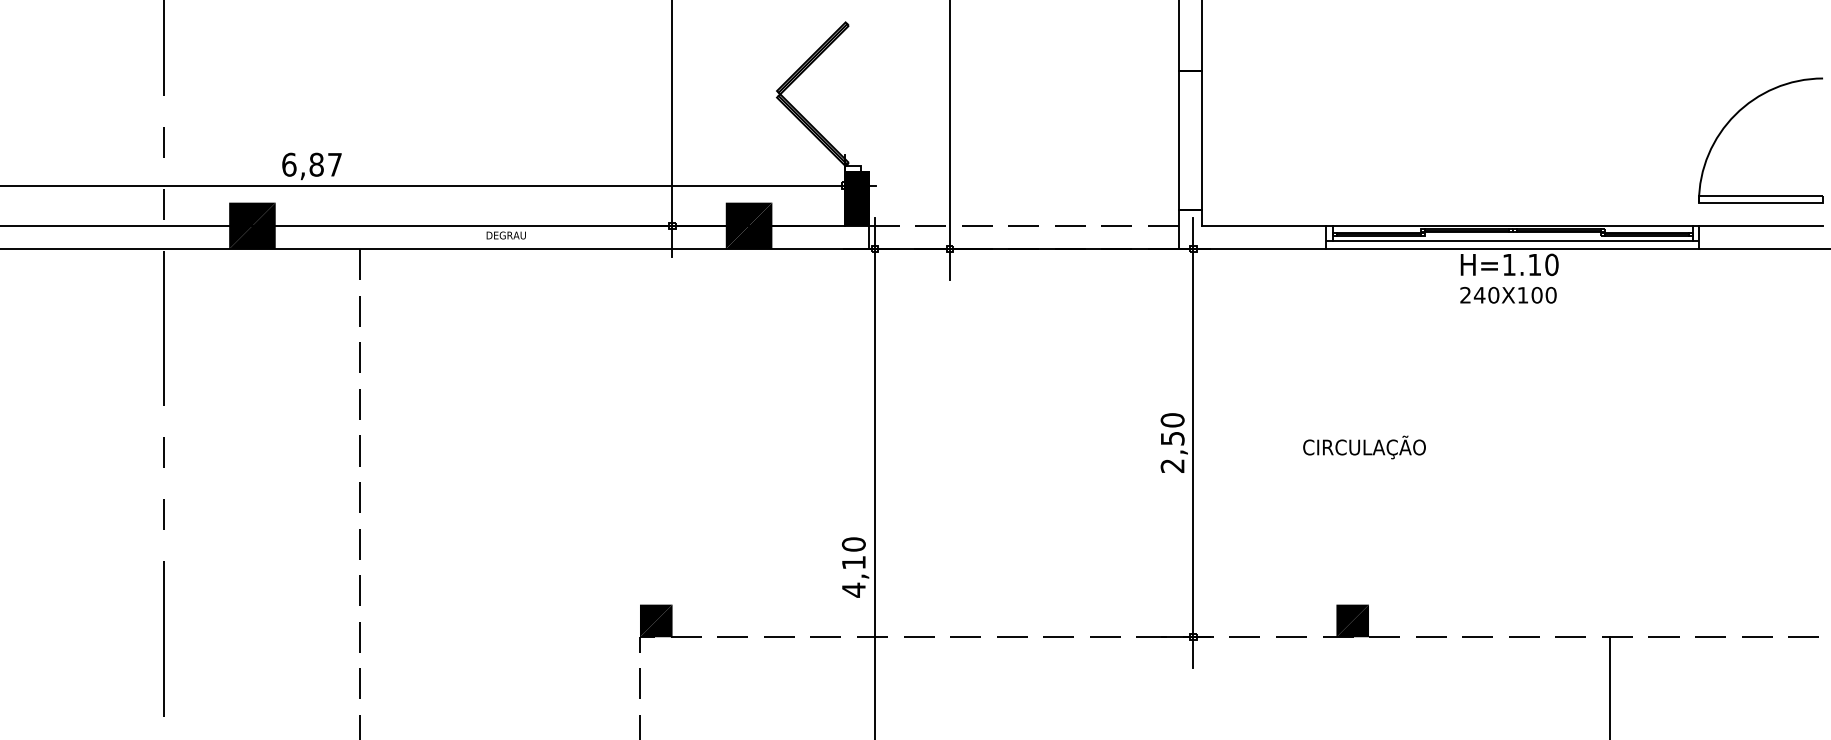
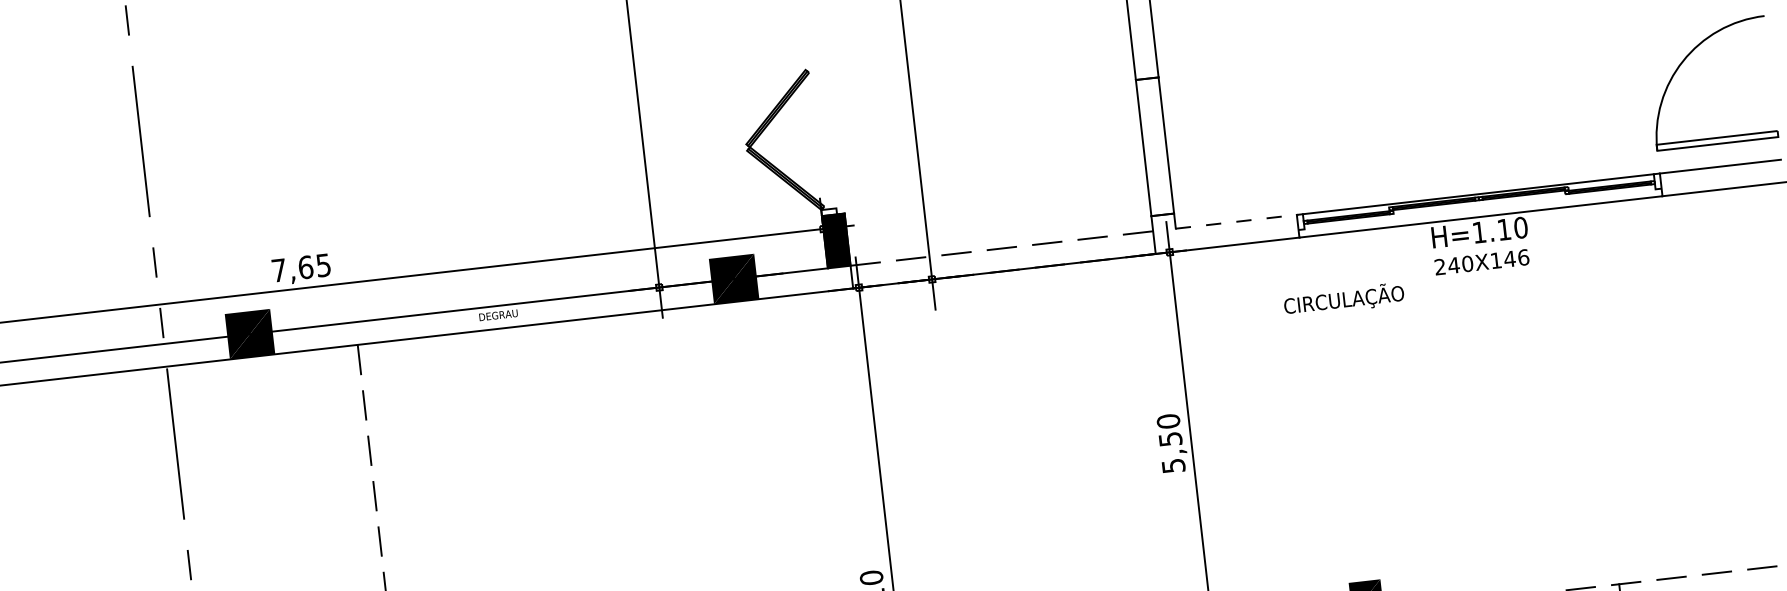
text: (311, 164) -> (300, 267), 6,87 -> 7,65
line: (1264, 225) -> (1236, 221), solid -> dashed
line: (1512, 241) -> (1479, 209), removed
text: (1543, 294) -> (1516, 257), 240X100 -> 240X146
text: (1364, 447) -> (1344, 299), moved
text: (1172, 465) -> (1173, 465), 2,50 -> 5,50

